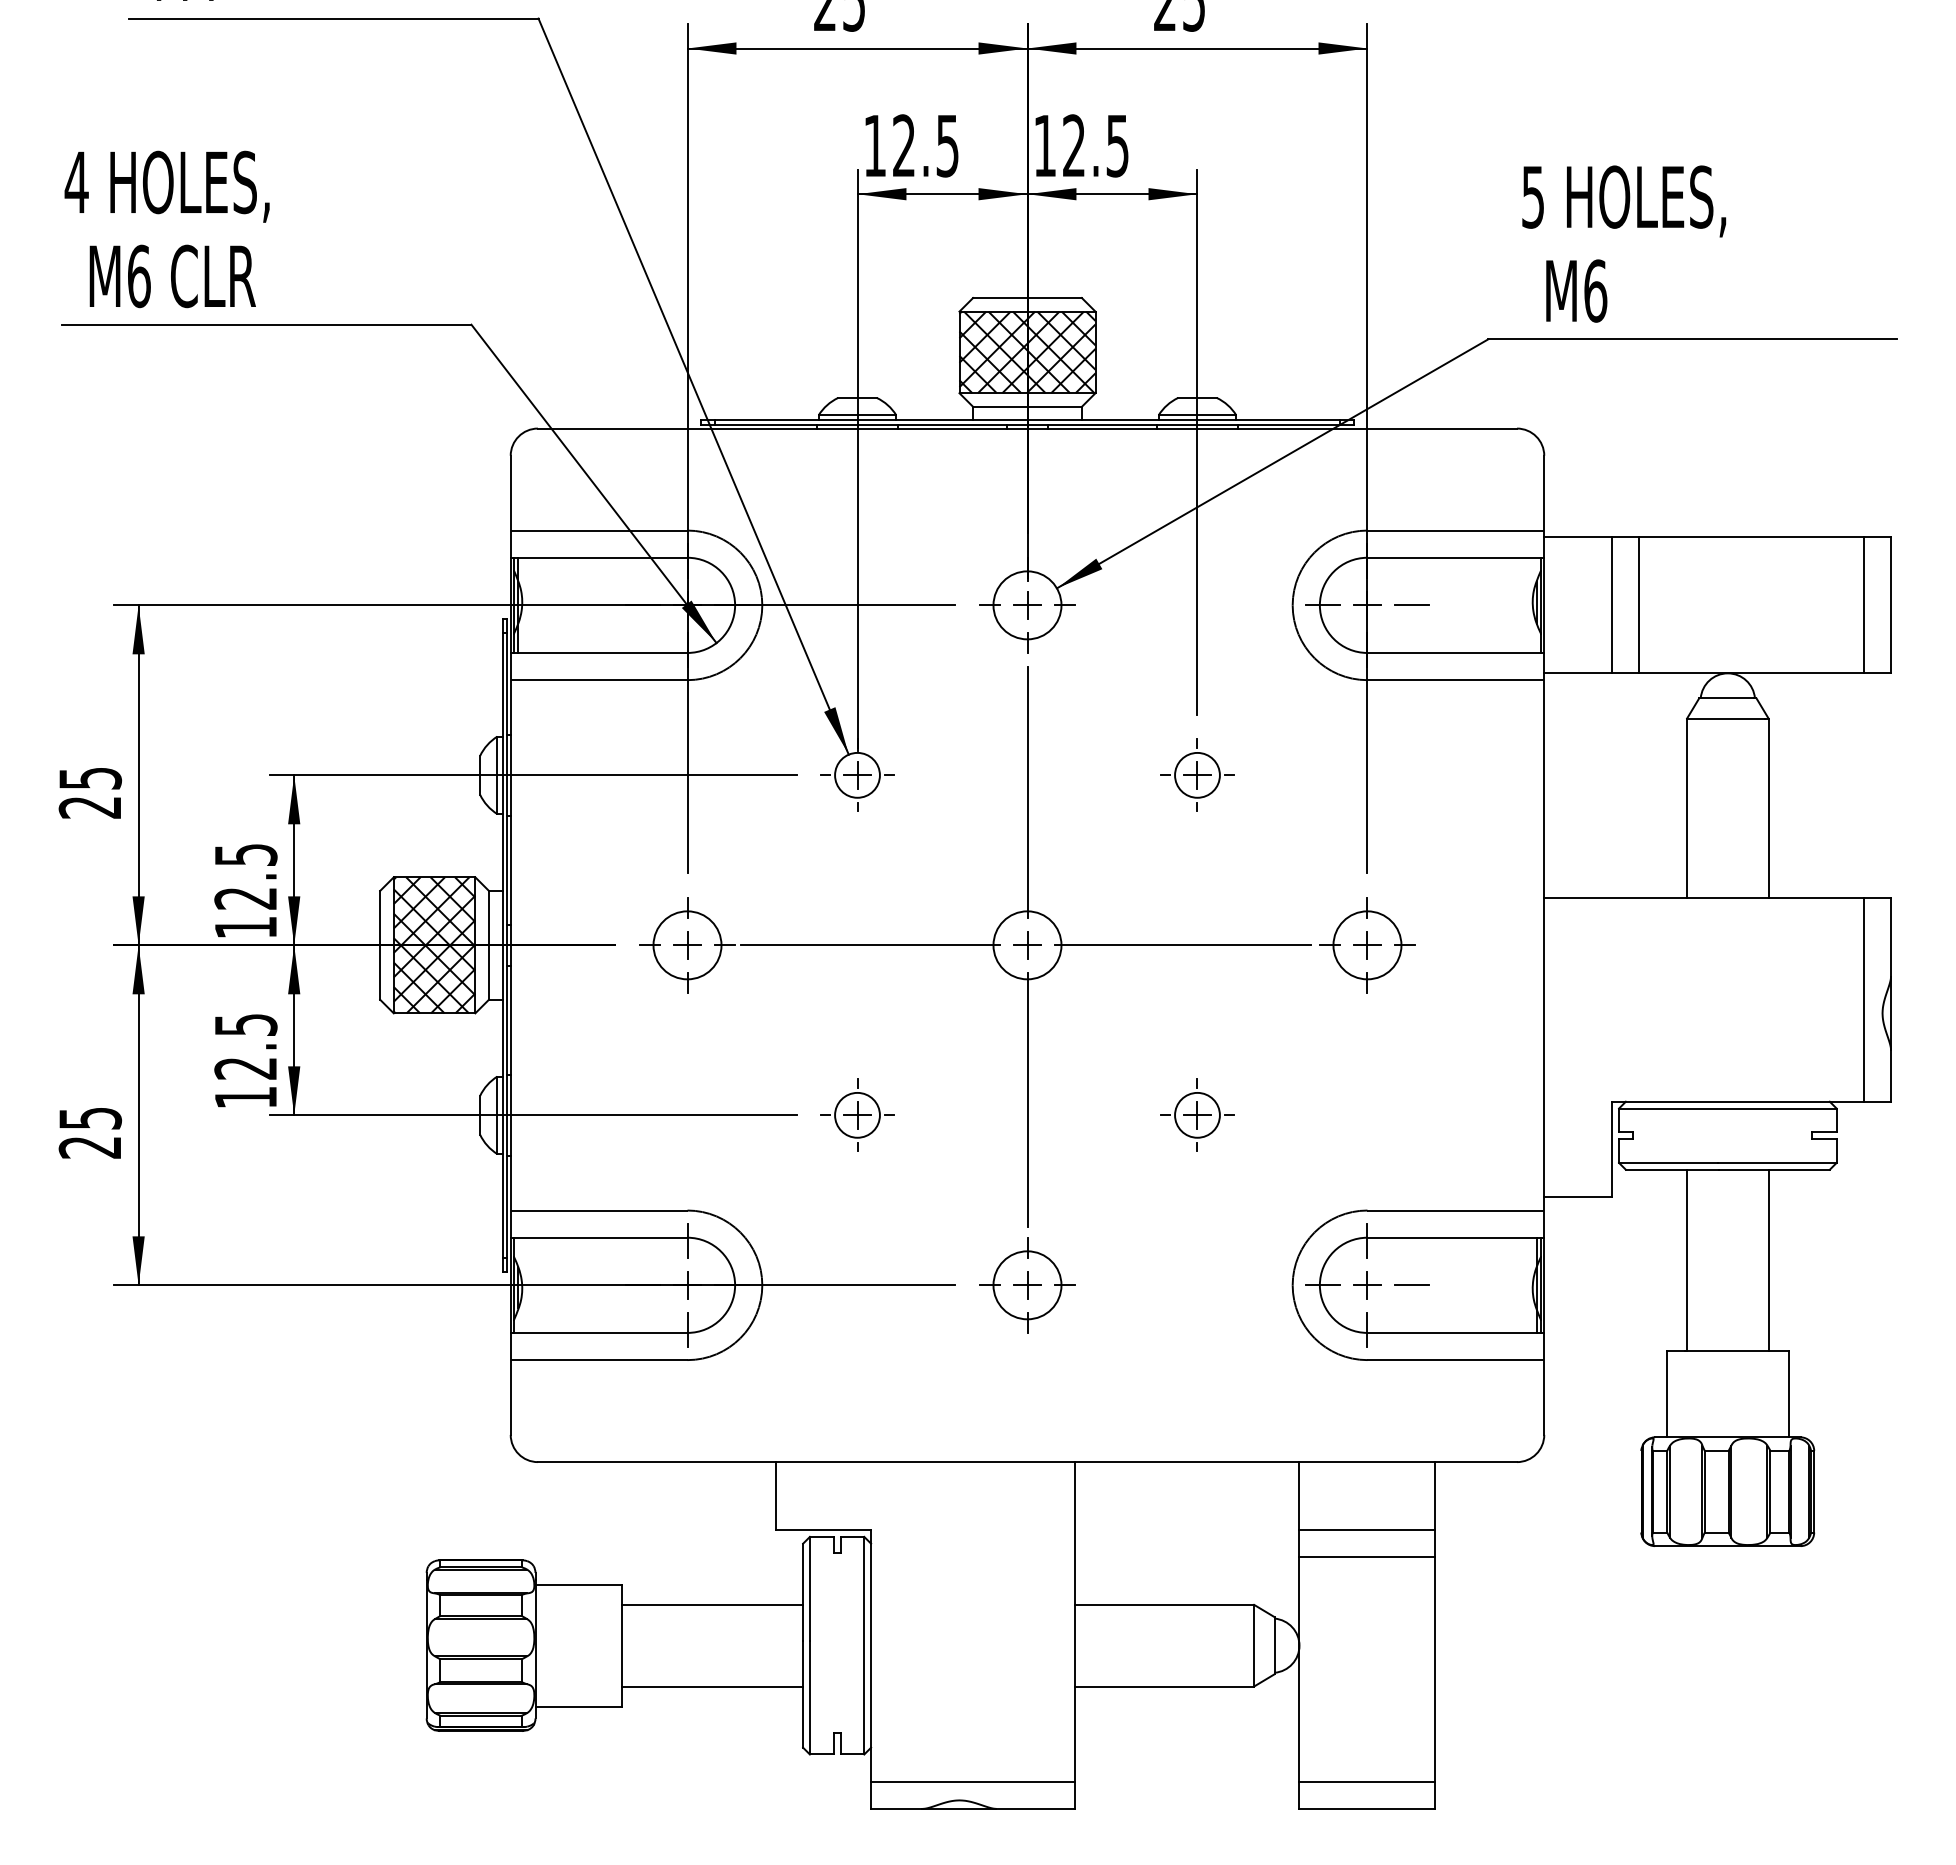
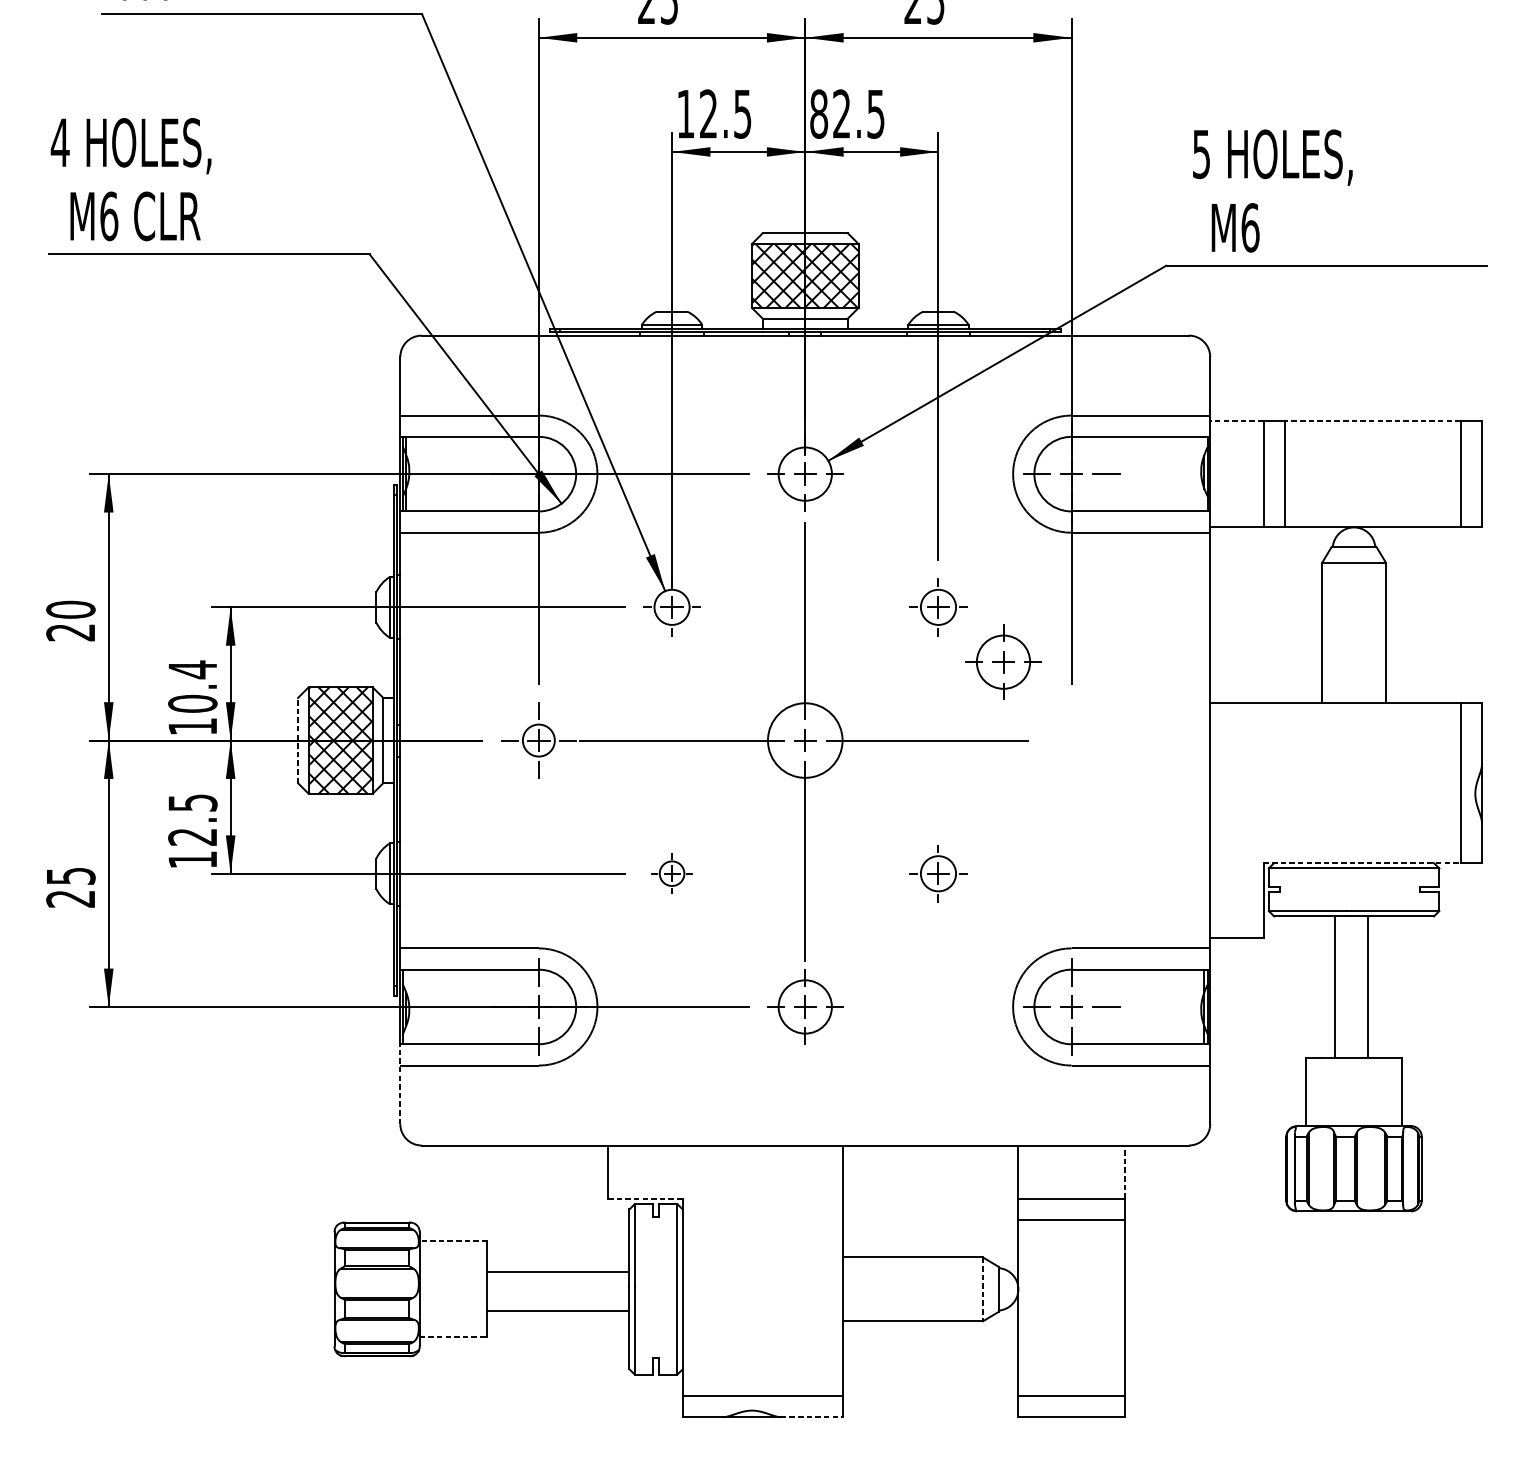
text: (1044, 145) -> (818, 113), 12.5 -> 82.5
line: (1578, 537) -> (1237, 420), solid -> dashed
line: (1751, 537) -> (1372, 420), solid -> dashed
text: (90, 778) -> (71, 609), 25 -> 20
text: (245, 876) -> (192, 686), 12.5 -> 10.4
line: (380, 944) -> (298, 739), solid -> dashed
circle: (687, 945) -> (538, 740), size x0.6
circle: (1027, 945) -> (805, 740), size x1.4
part: (1367, 945) -> (1003, 662), moved
line: (1738, 1101) -> (1362, 862), solid -> dashed
part: (857, 1114) -> (672, 873), size x0.7
line: (1687, 1260) -> (1367, 987), moved
line: (1768, 1260) -> (1335, 987), moved
line: (510, 1383) -> (400, 1083), solid -> dashed
line: (1435, 1496) -> (1124, 1172), solid -> dashed
line: (823, 1530) -> (645, 1199), solid -> dashed
line: (578, 1584) -> (453, 1241), solid -> dashed
line: (712, 1604) -> (558, 1310), moved
line: (1254, 1645) -> (983, 1289), solid -> dashed
line: (712, 1686) -> (558, 1271), moved
line: (579, 1706) -> (454, 1337), solid -> dashed
line: (1036, 1808) -> (812, 1416), solid -> dashed

